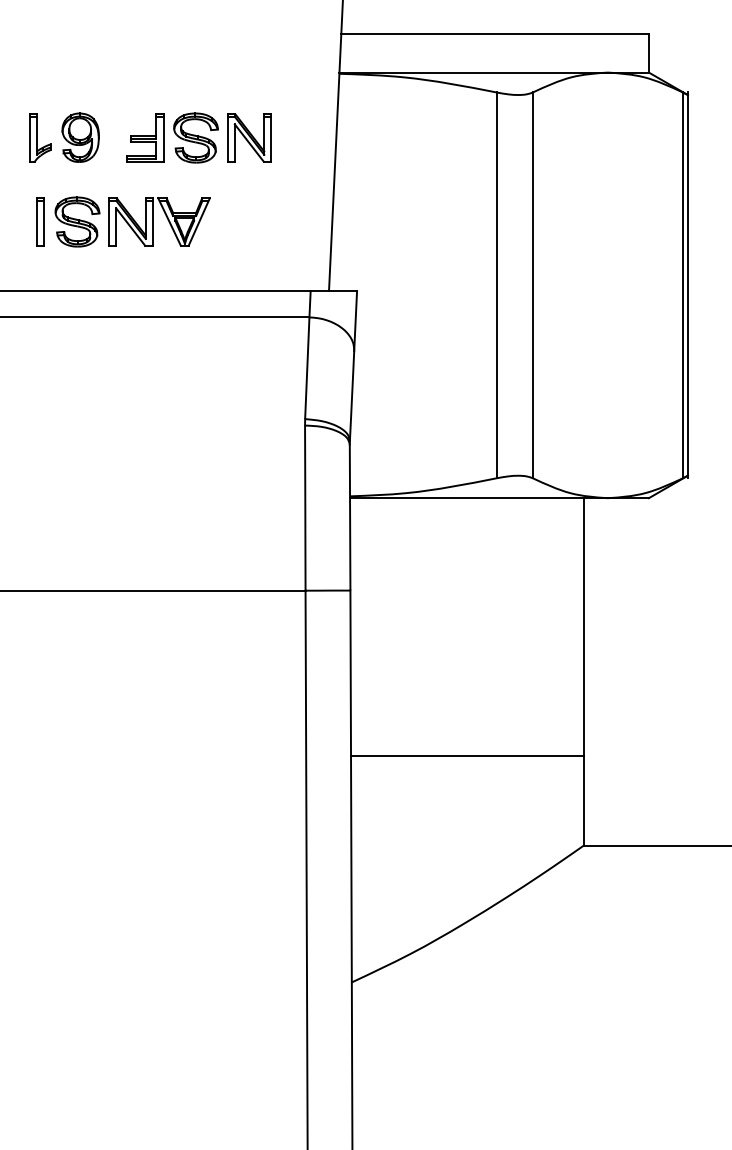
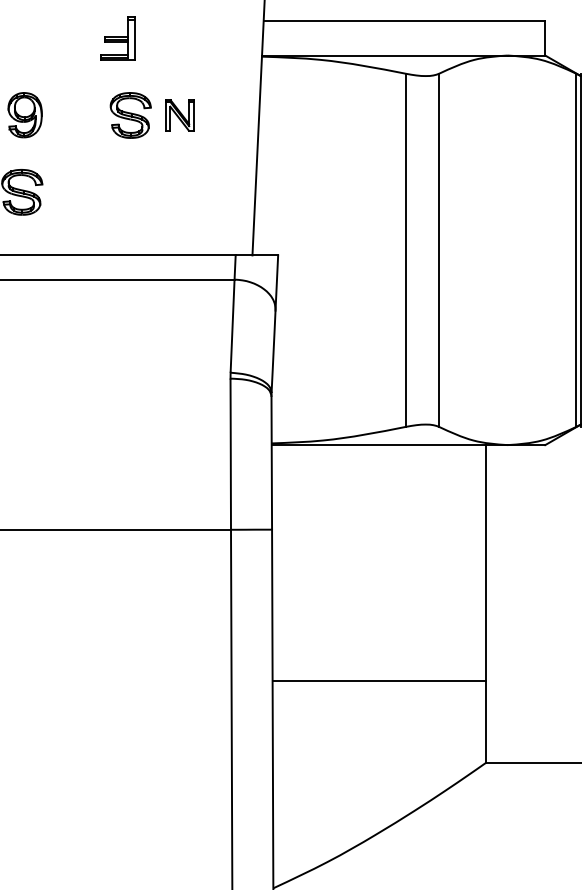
part: (145, 137) -> (118, 38), moved
part: (249, 137) -> (179, 114), size x0.7
part: (159, 221) -> (97, 191), removed

